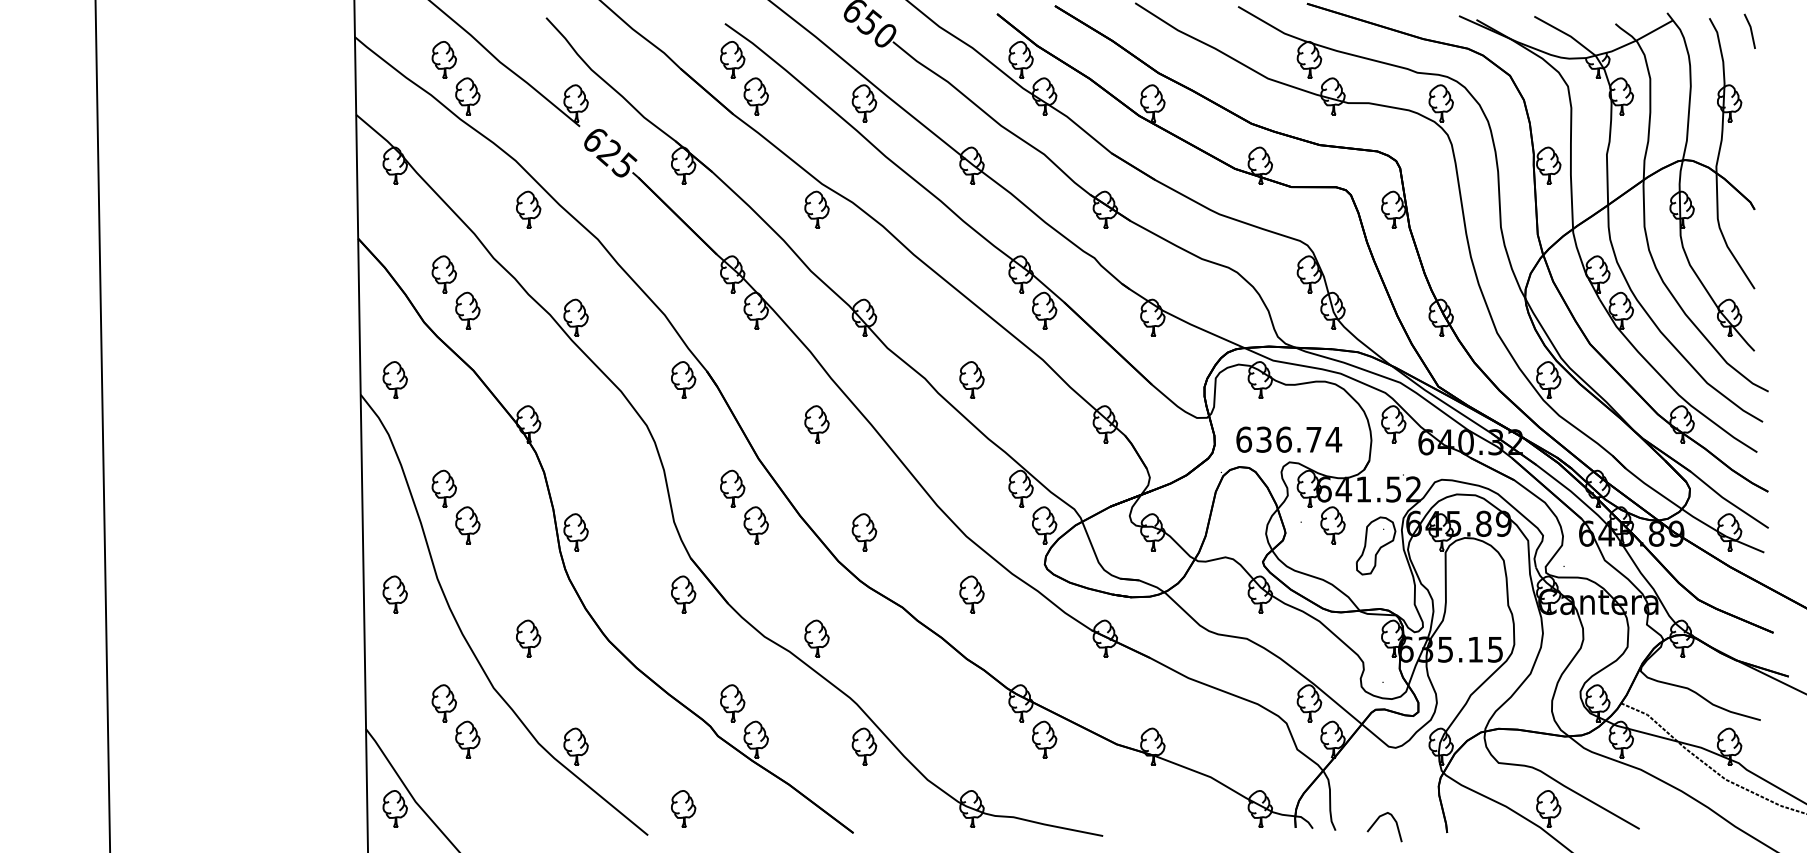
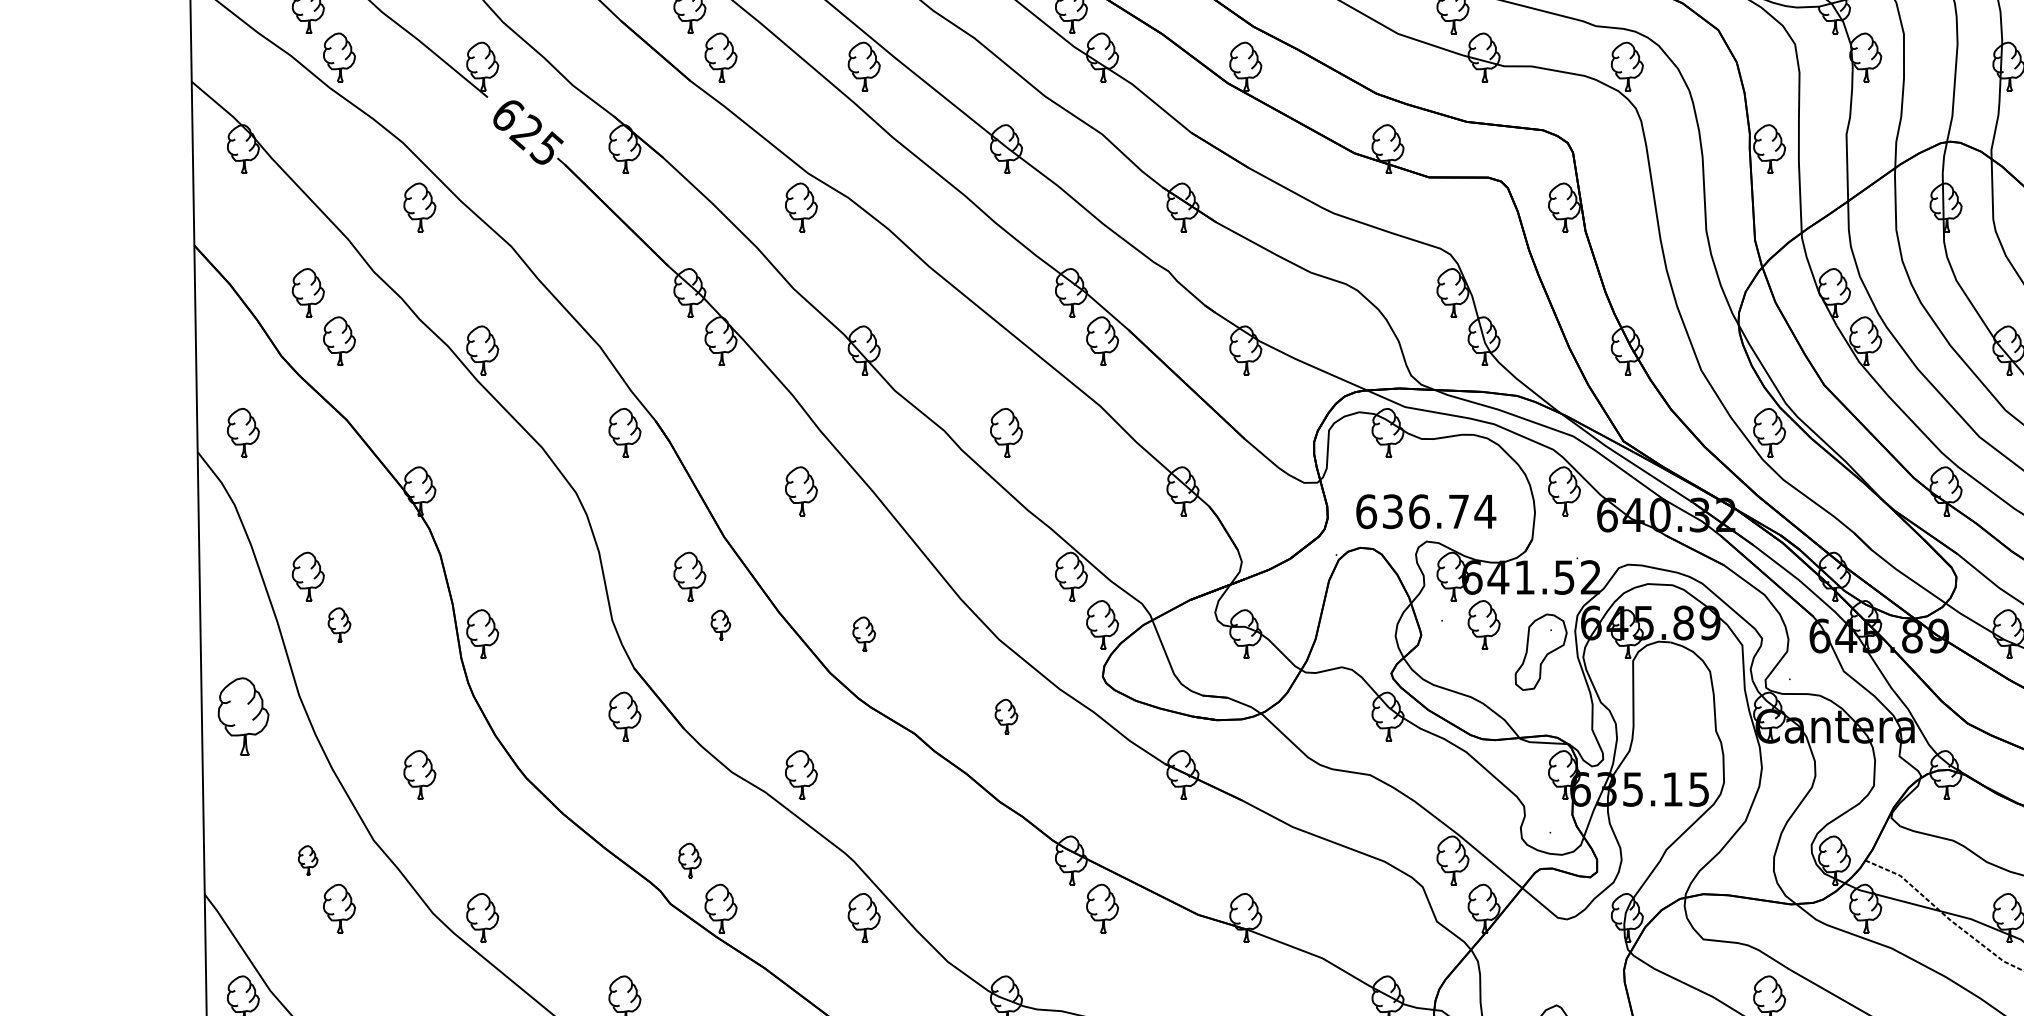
part: (467, 525) -> (338, 625), size x0.7
part: (755, 525) -> (720, 625), size x0.6
part: (864, 532) -> (864, 634), size x0.7
part: (394, 594) -> (242, 716), size x1.6
part: (971, 594) -> (1005, 716), size x0.7
part: (443, 703) -> (307, 860), size x0.6
part: (732, 703) -> (689, 860), size x0.7

